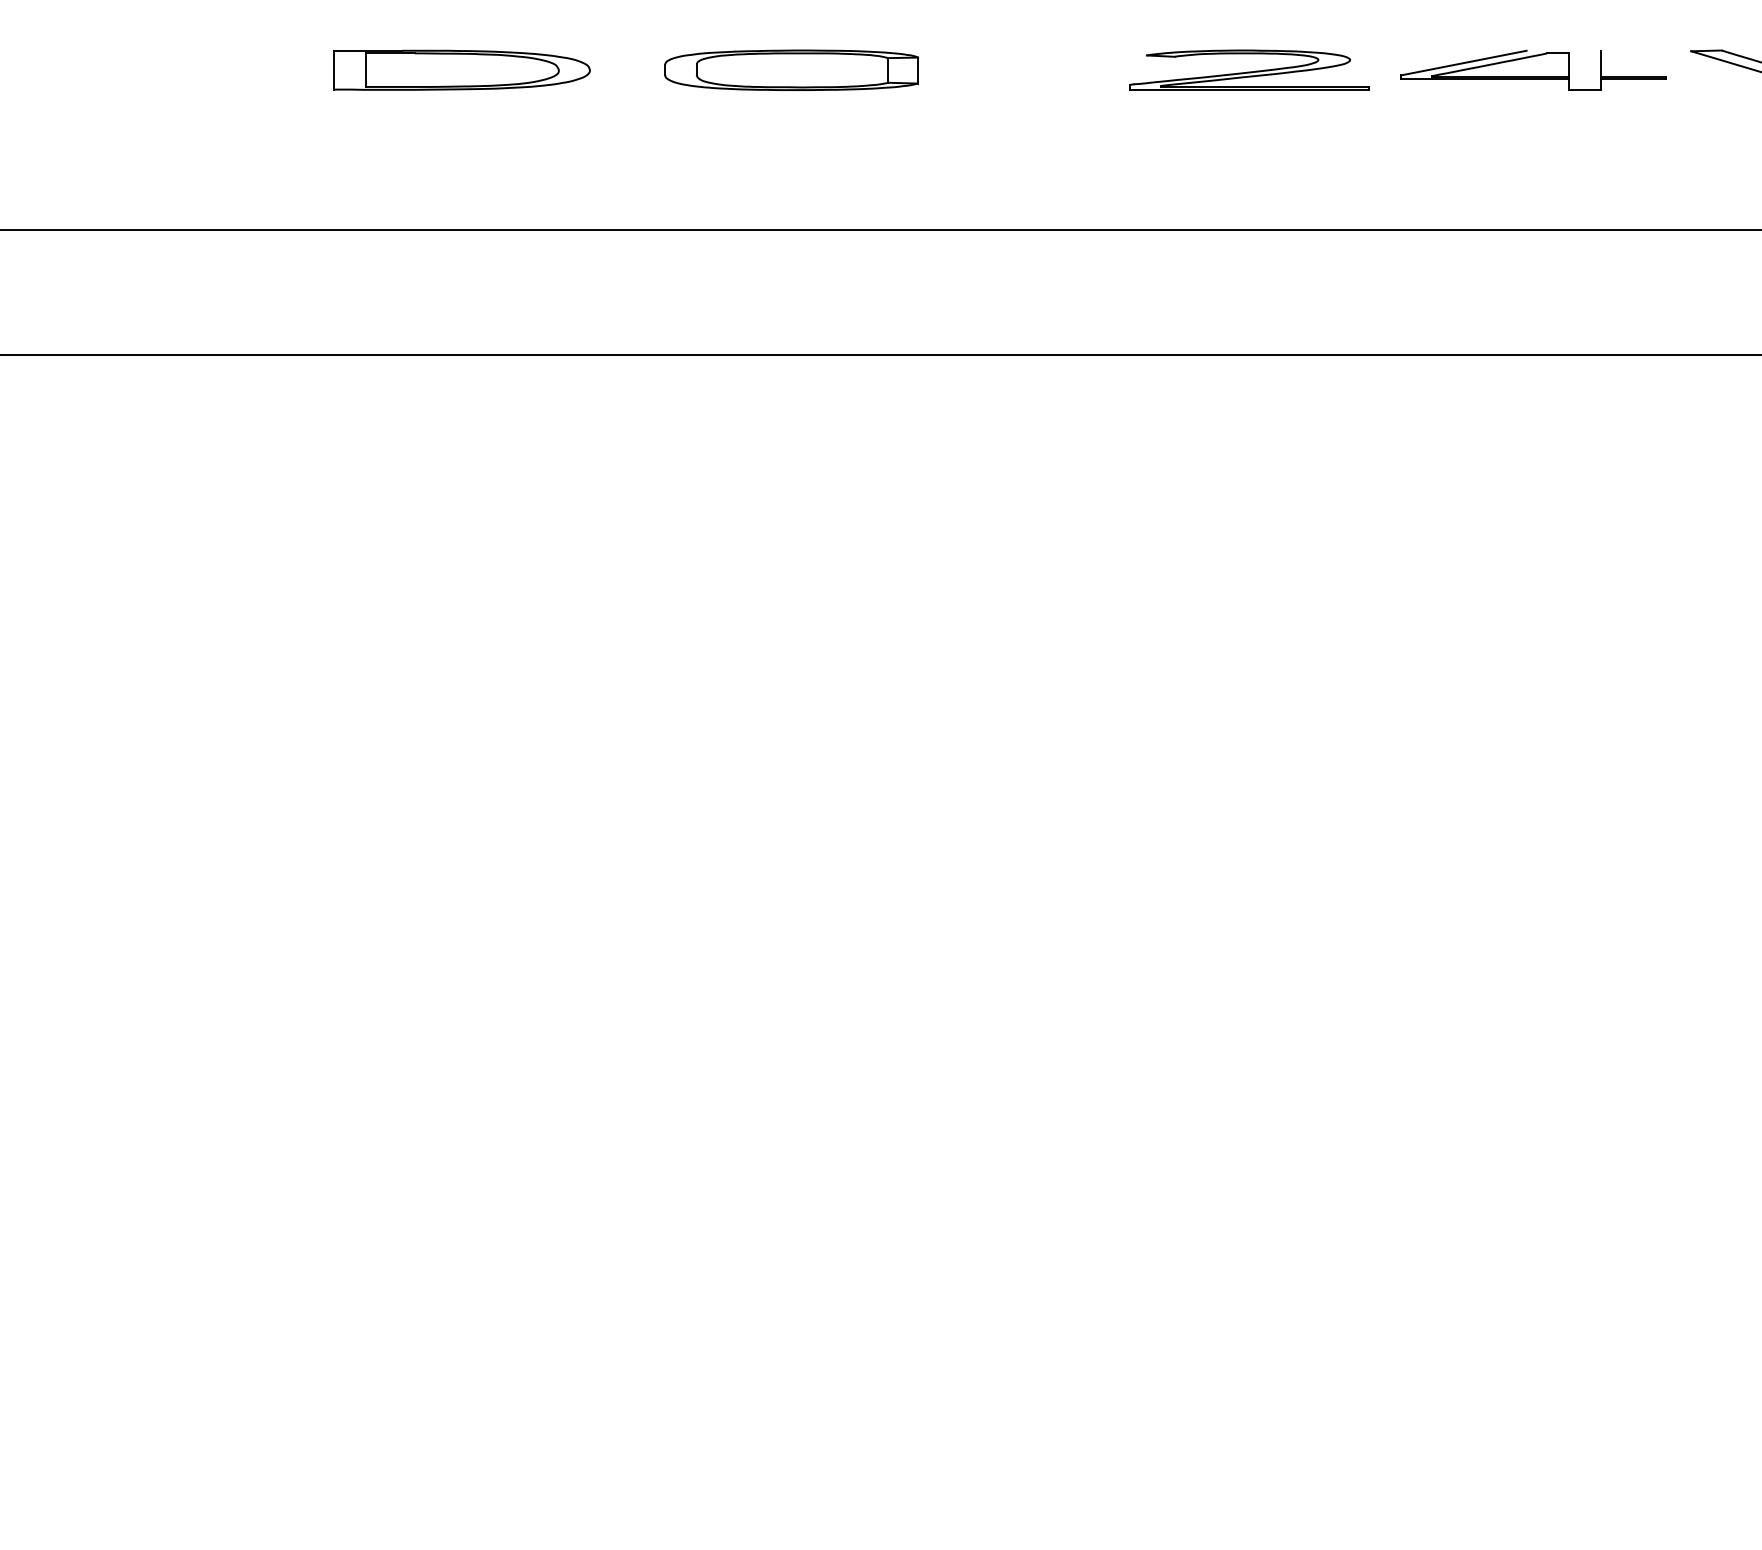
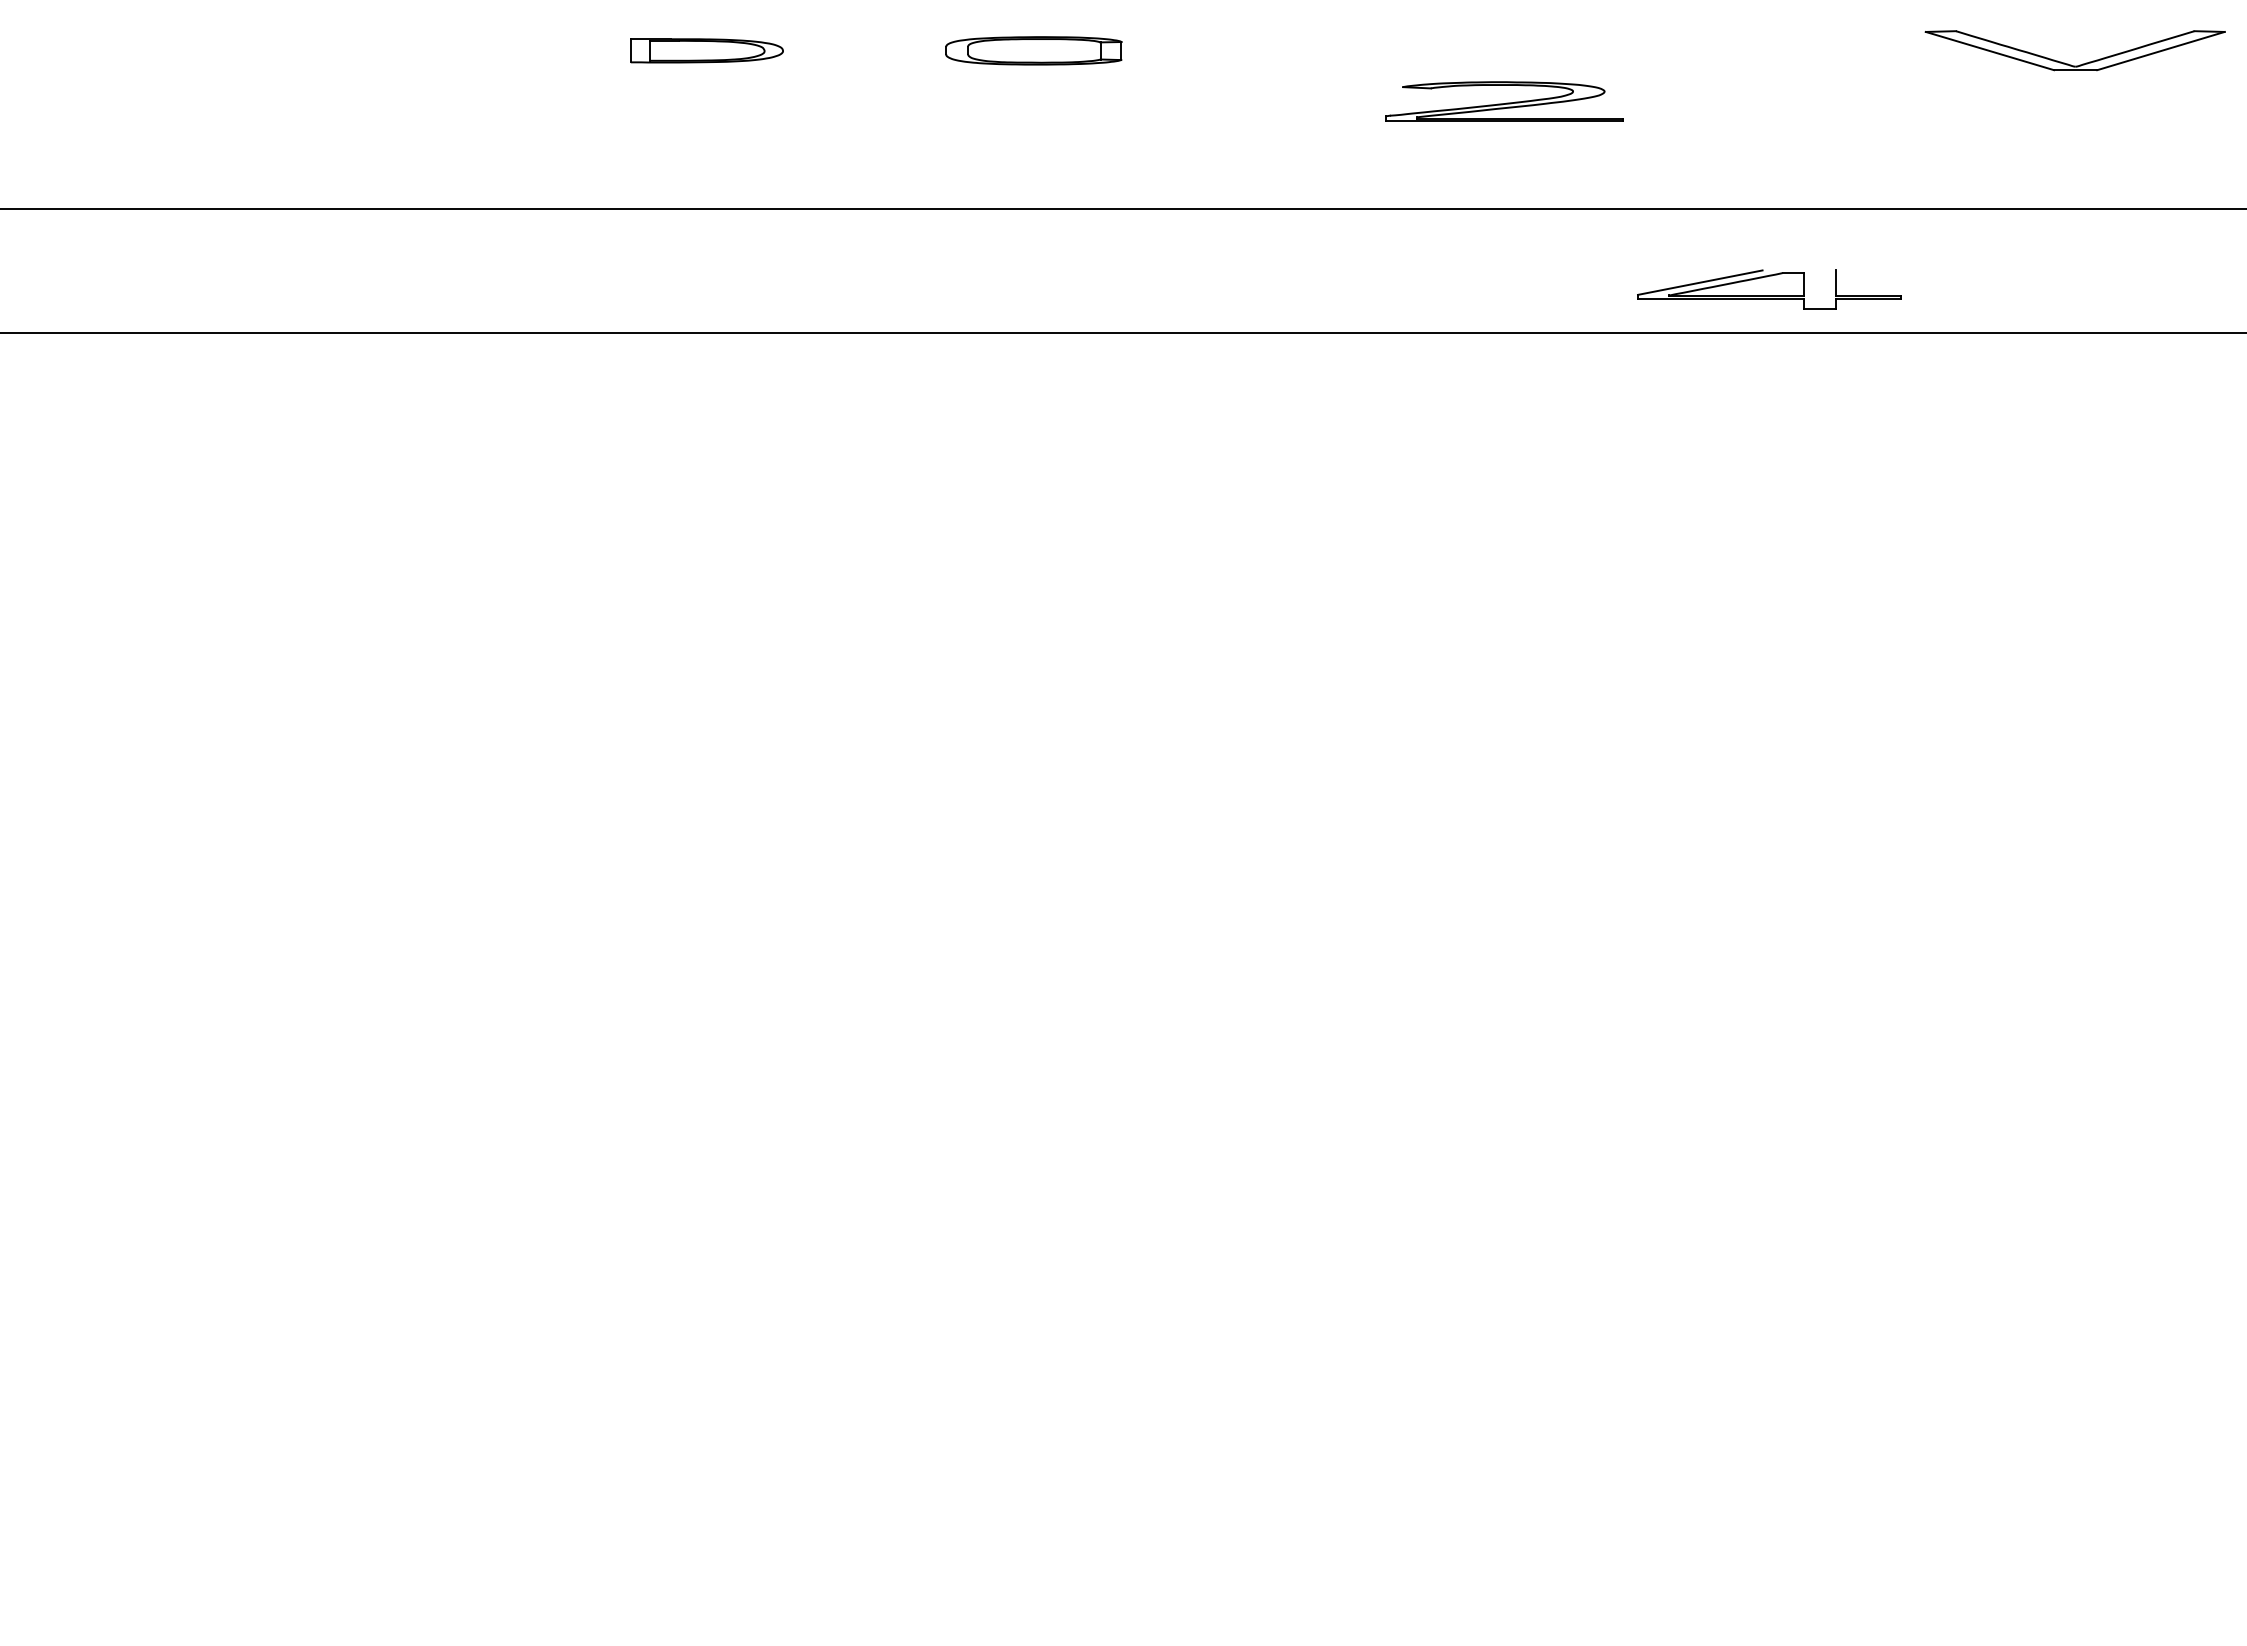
part: (461, 69) -> (706, 50), size x0.6
part: (791, 69) -> (1033, 50), size x0.7
part: (1249, 69) -> (1504, 101), moved
part: (1533, 69) -> (1769, 289), moved

